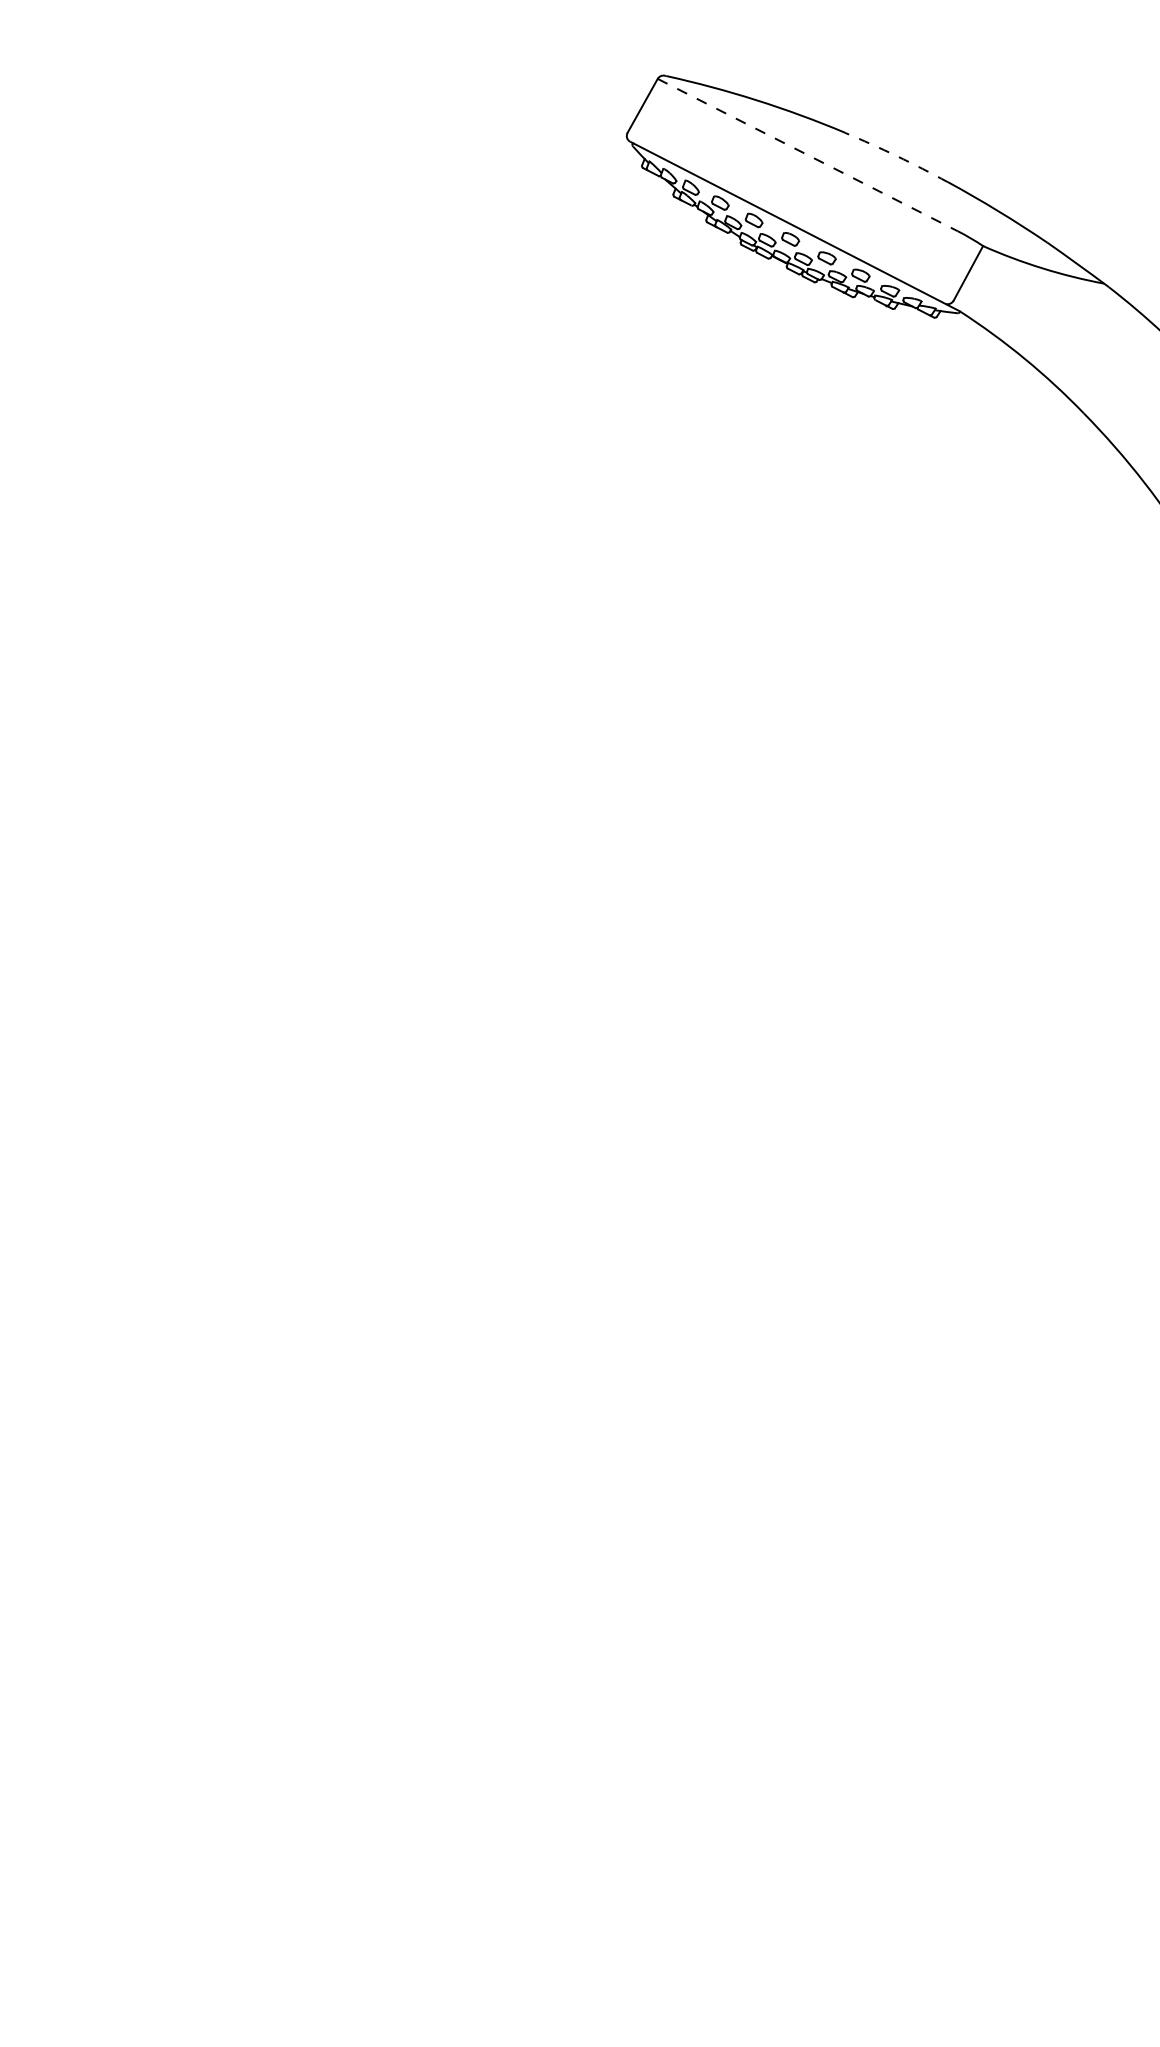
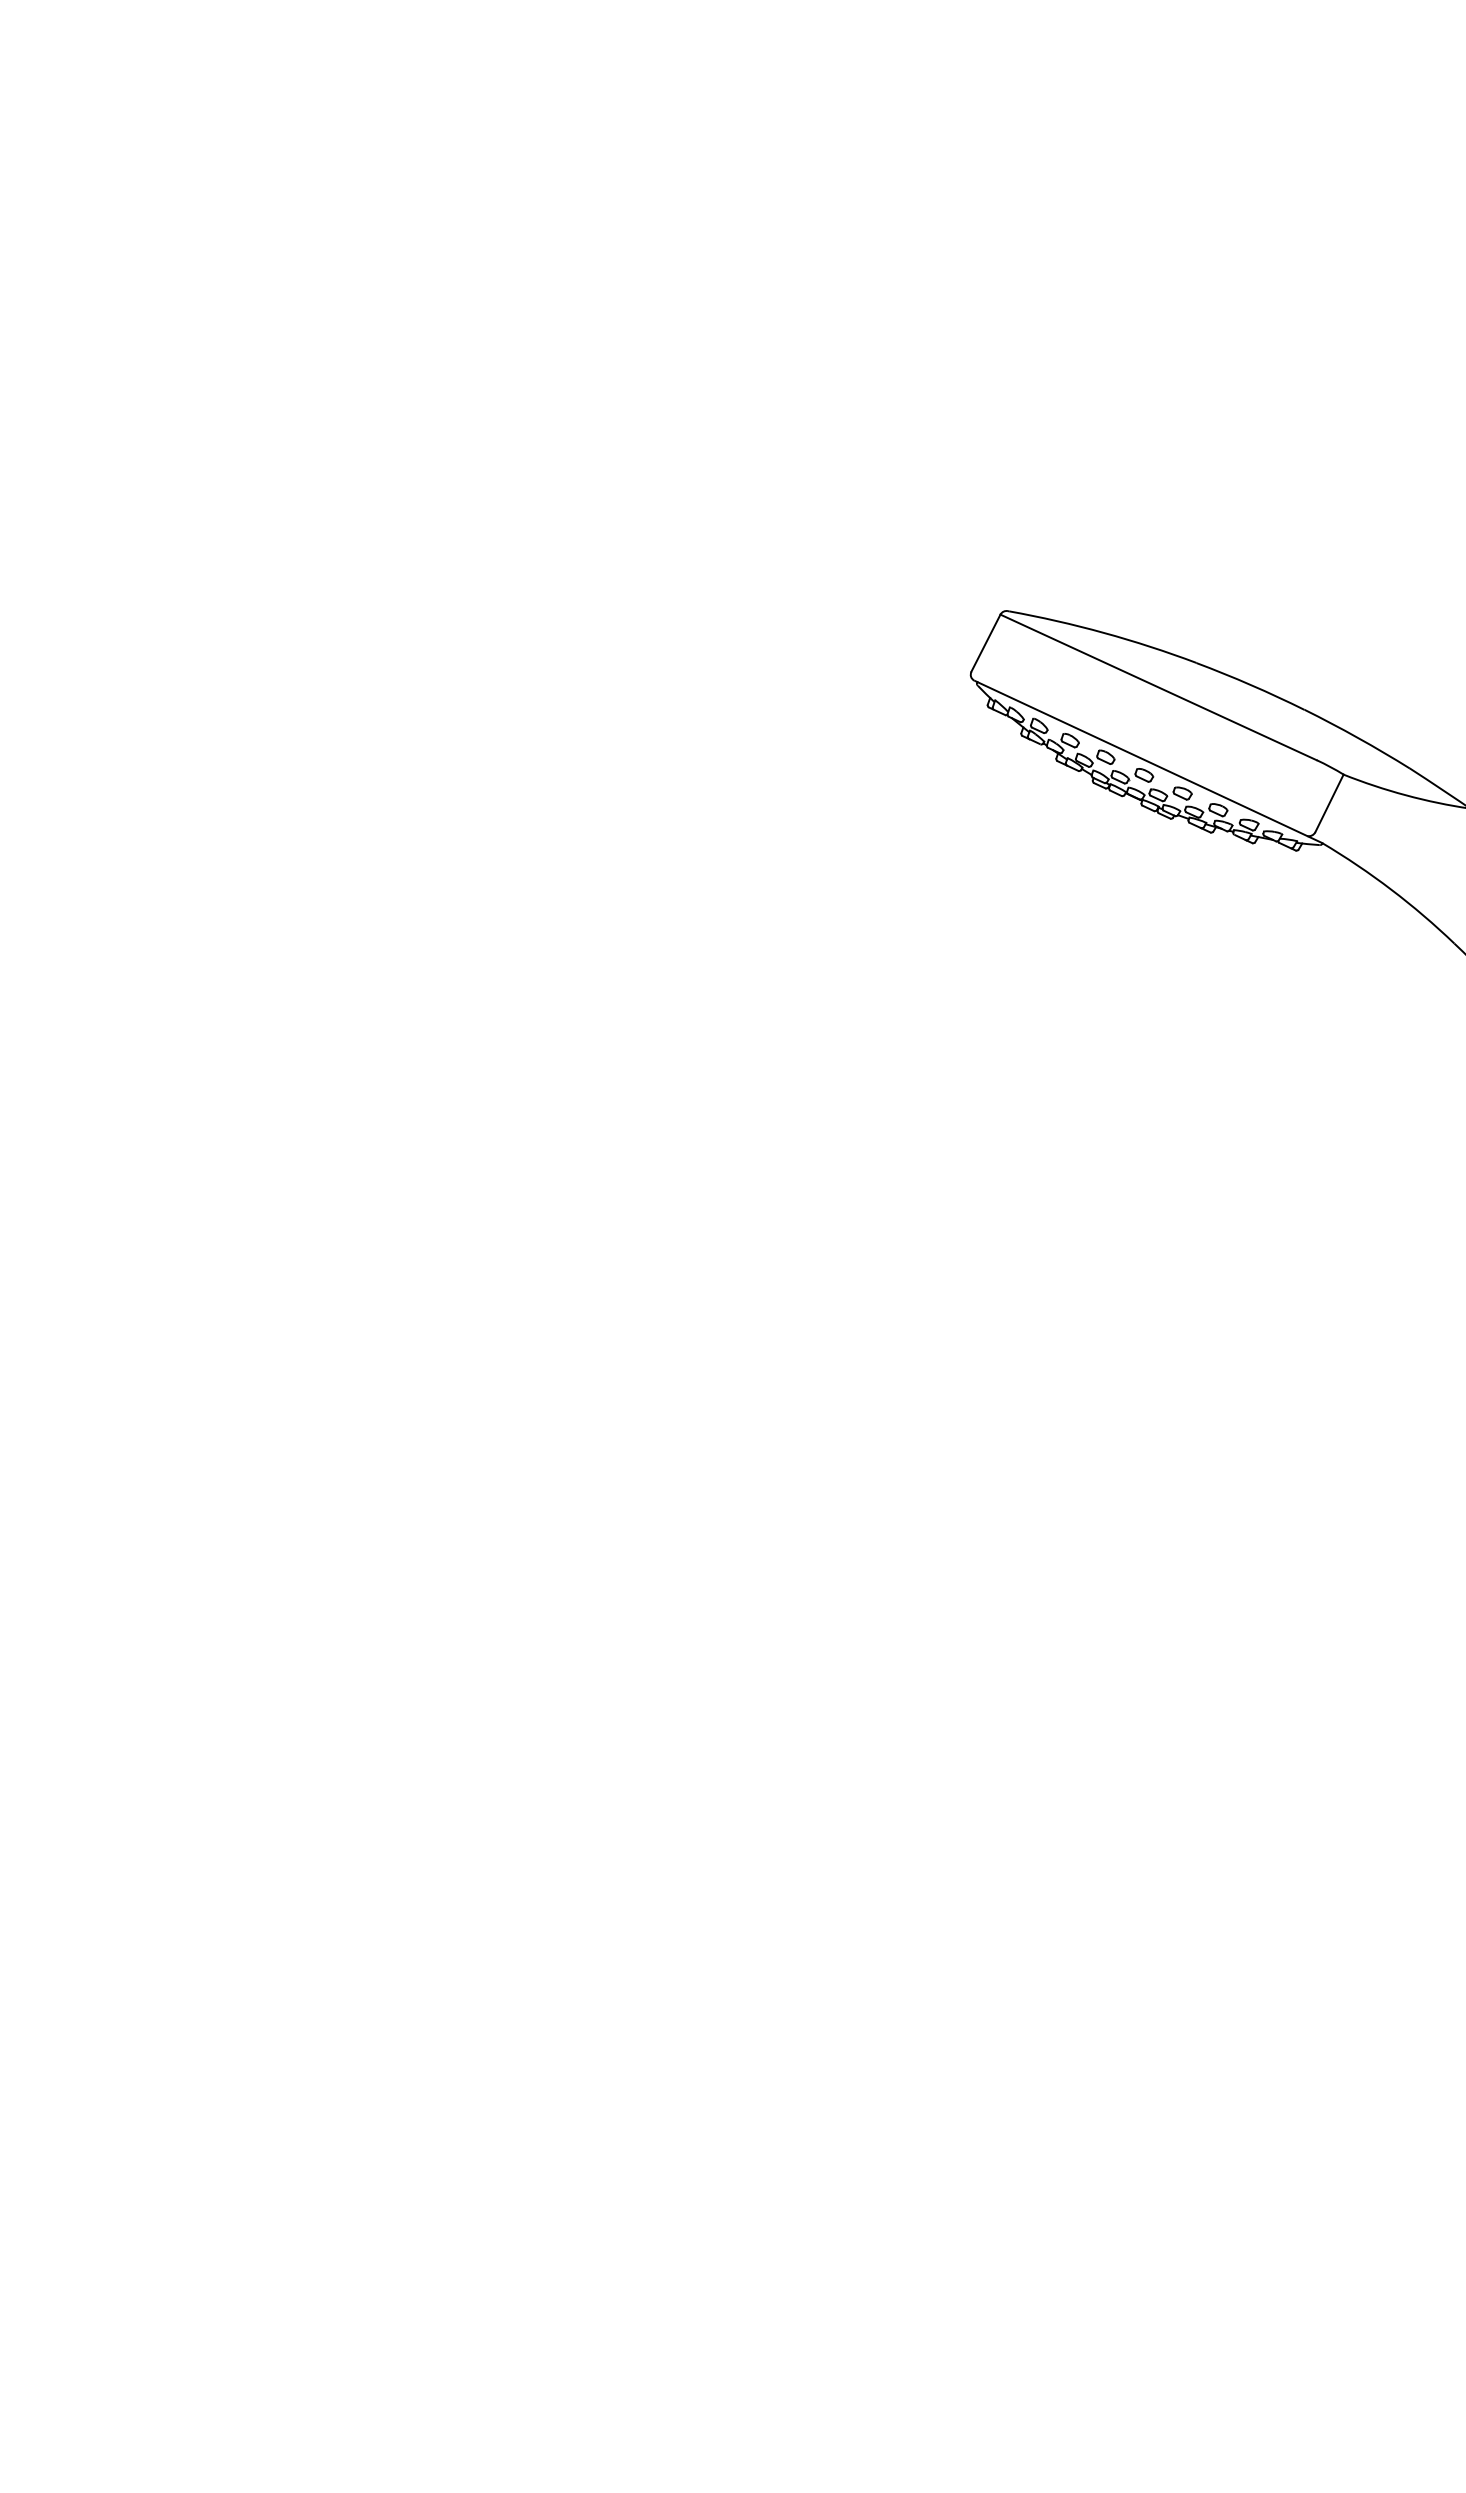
line: (808, 155) -> (1159, 687), dashed -> solid
arc: (897, 156) -> (1251, 685), dashed -> solid

